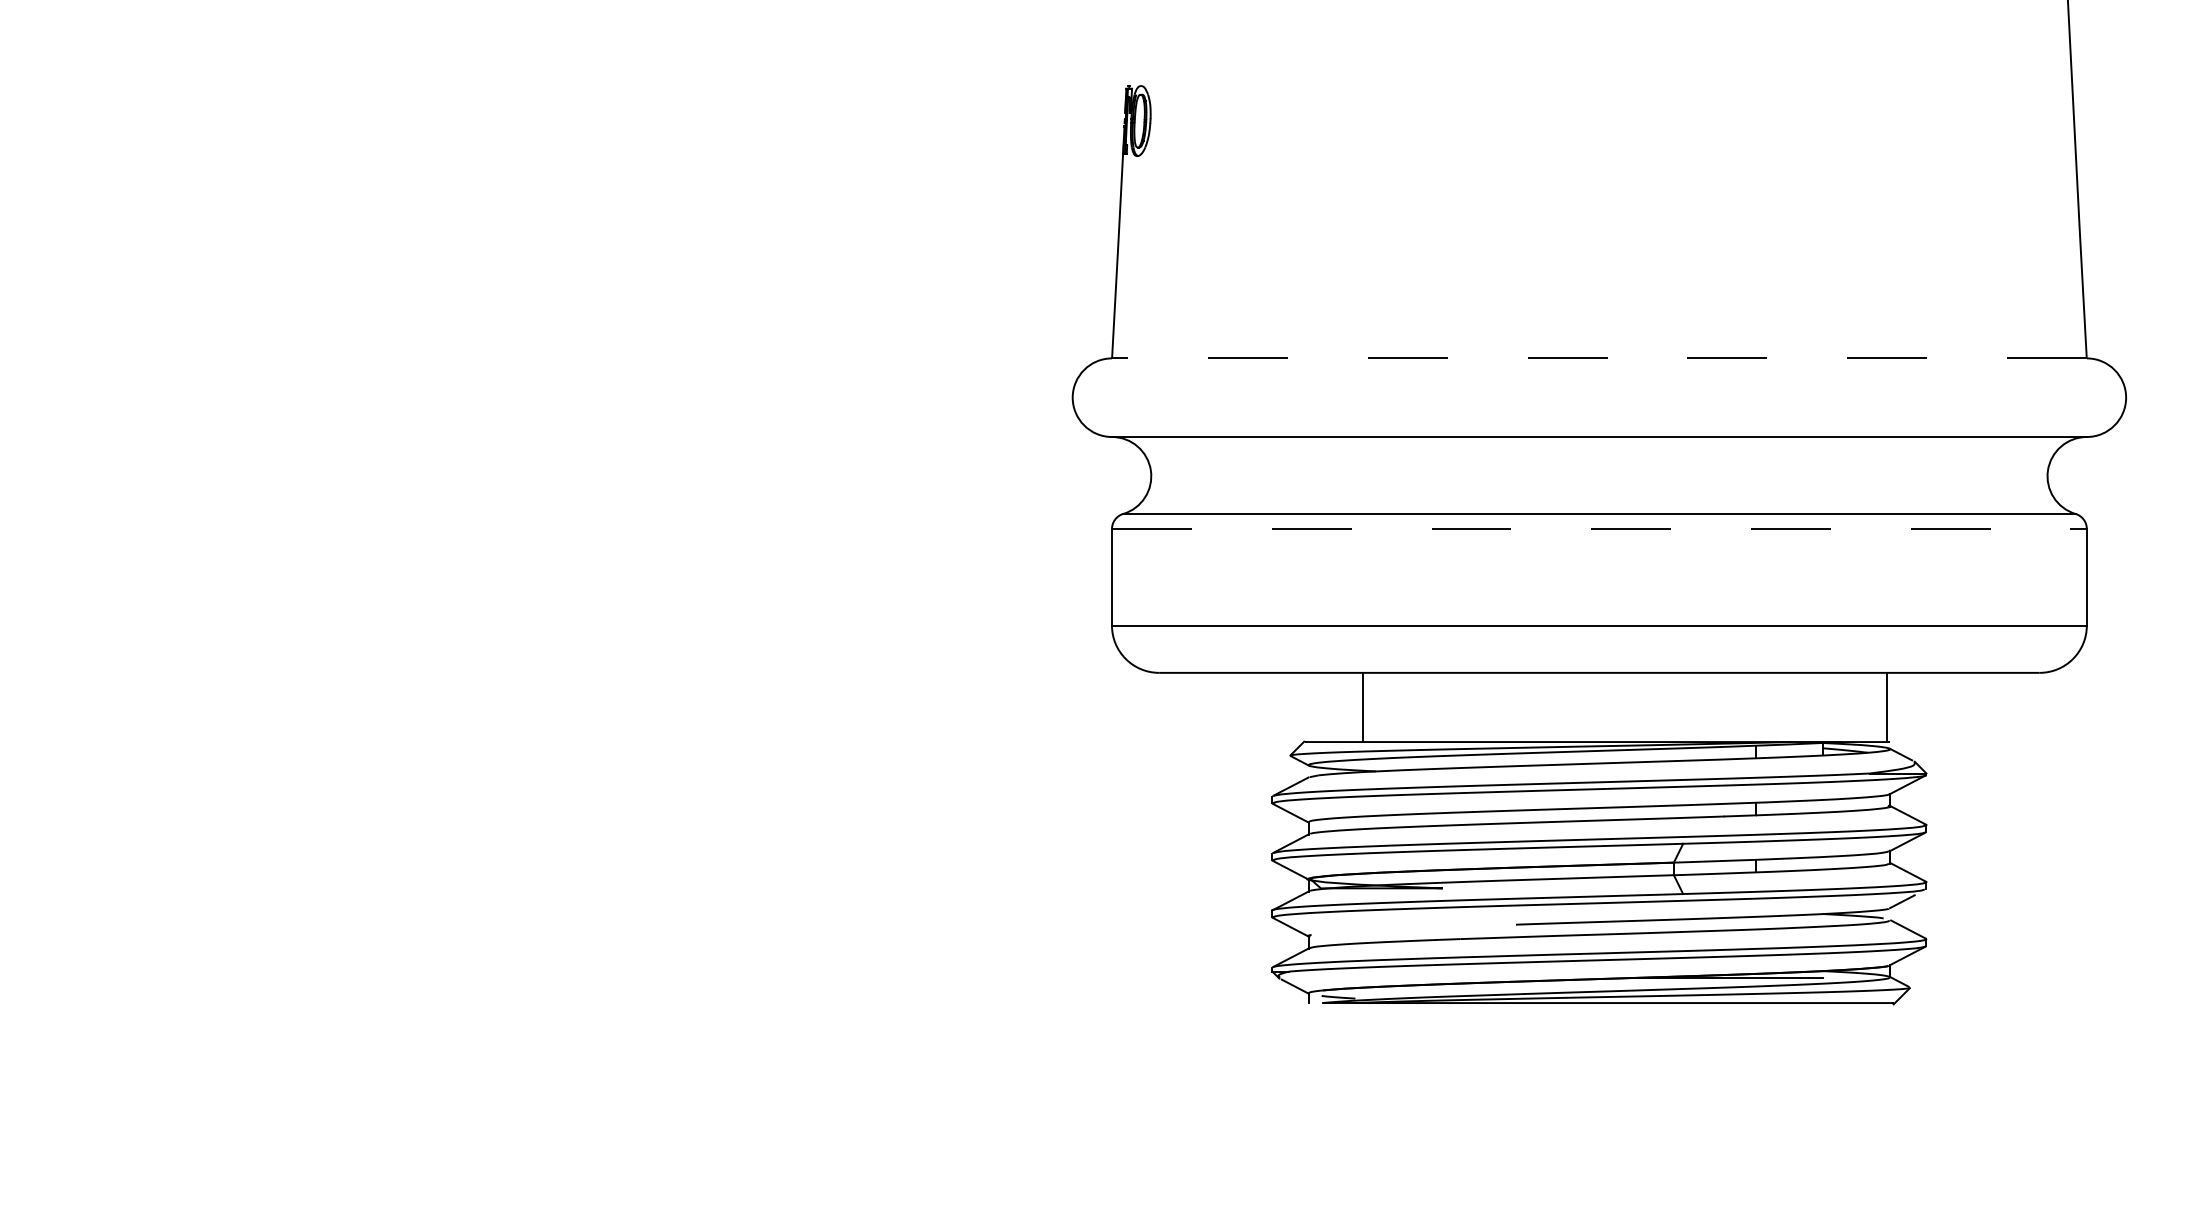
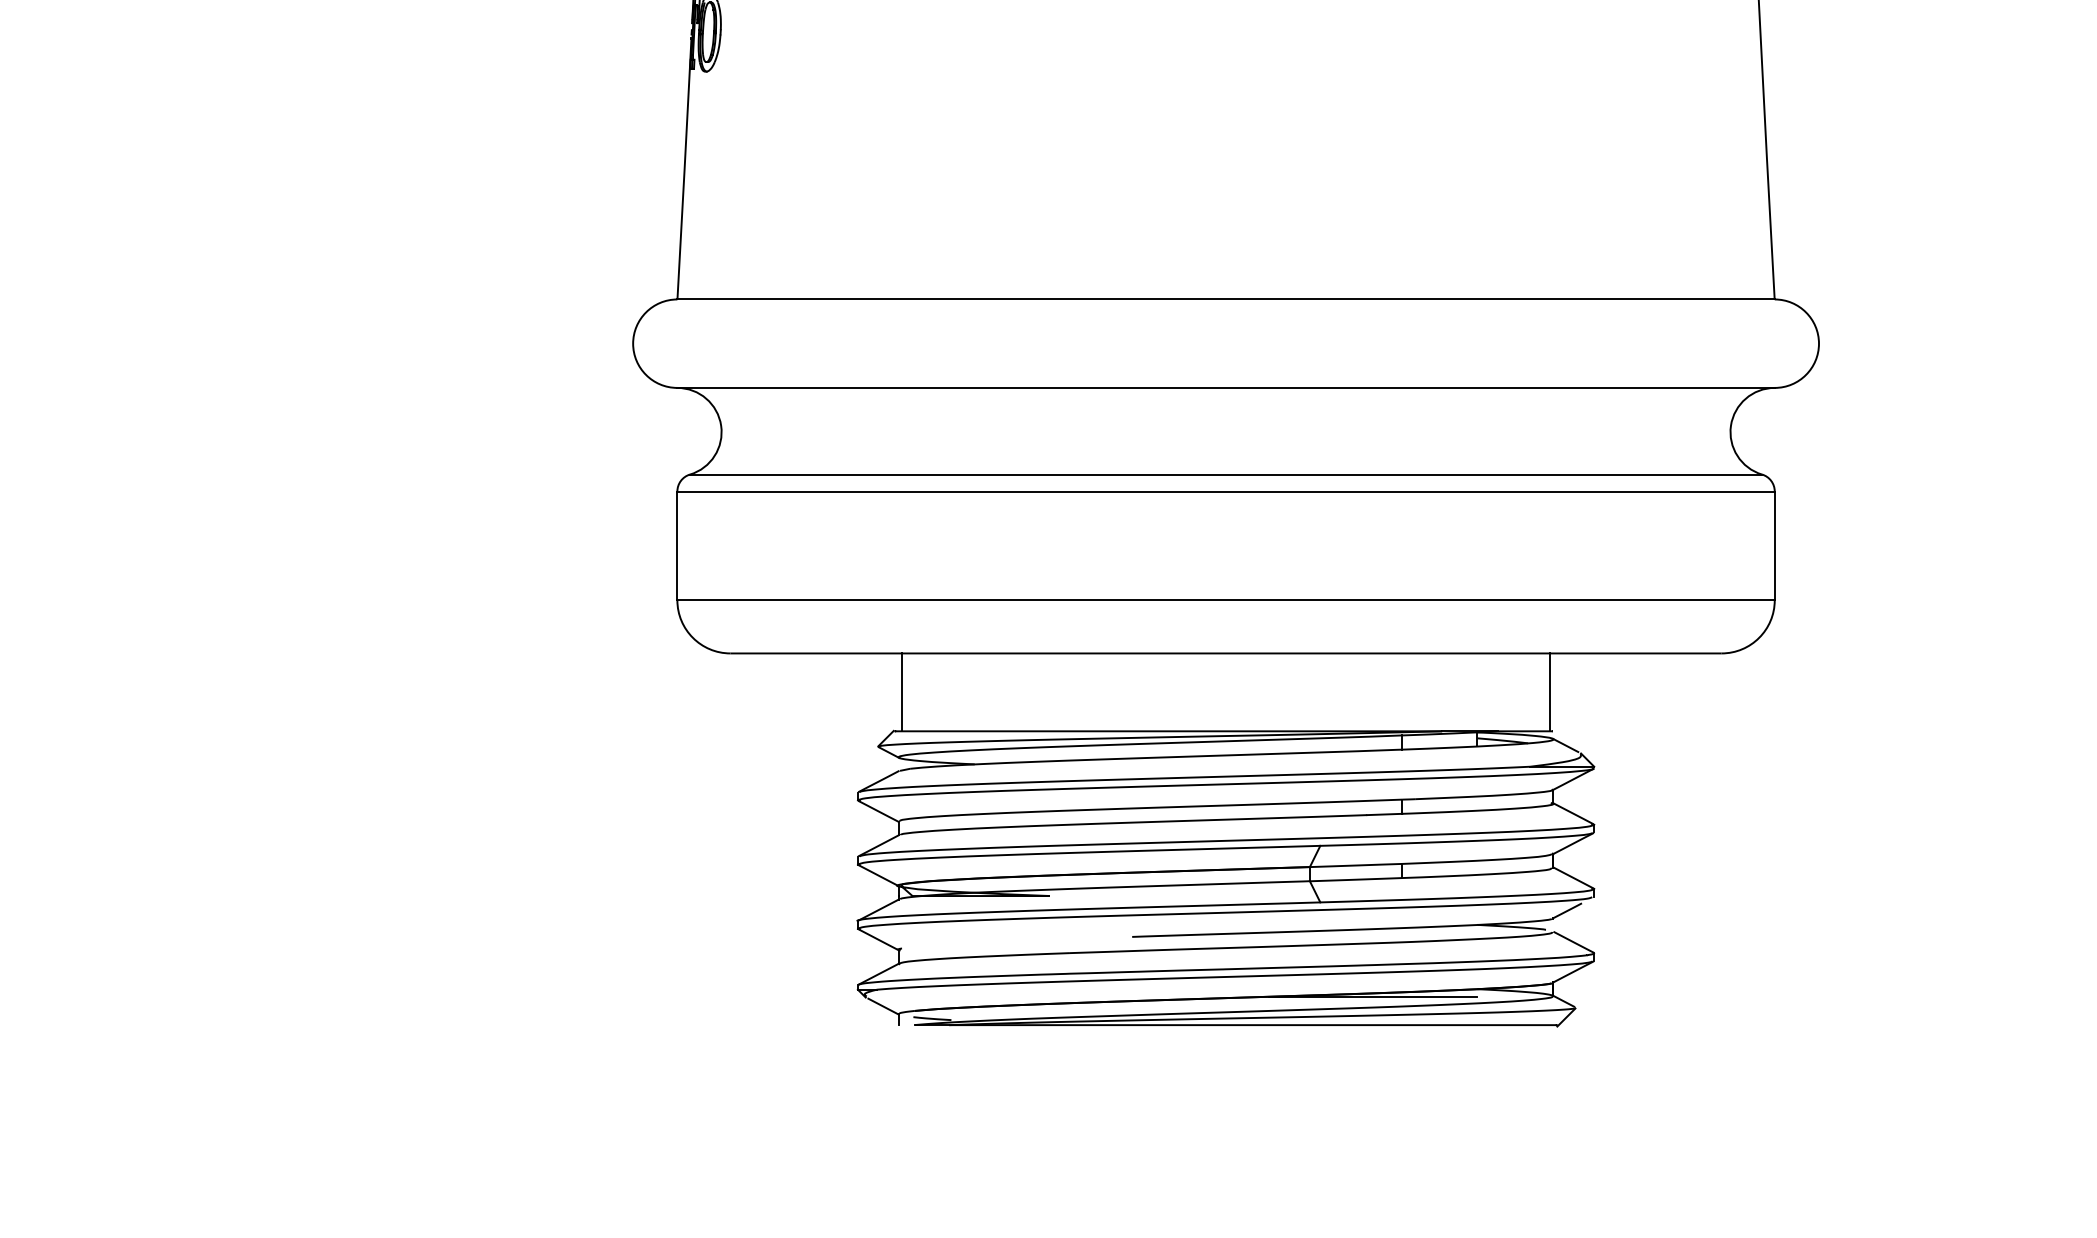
line: (1598, 358) -> (1225, 299), dashed -> solid
line: (1599, 529) -> (1226, 492), dashed -> solid
line: (1362, 707) -> (901, 692), moved

